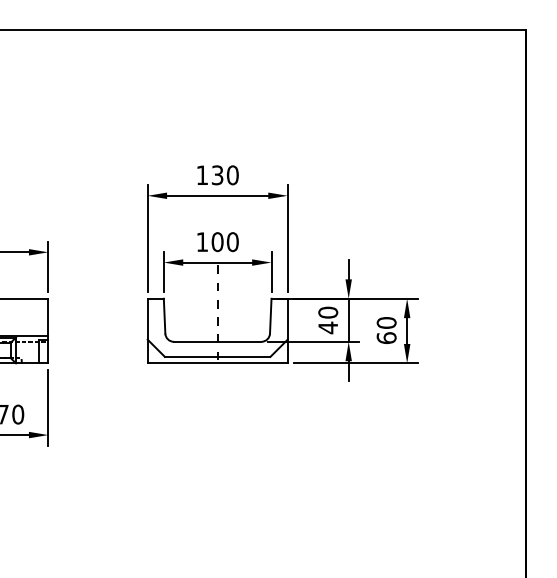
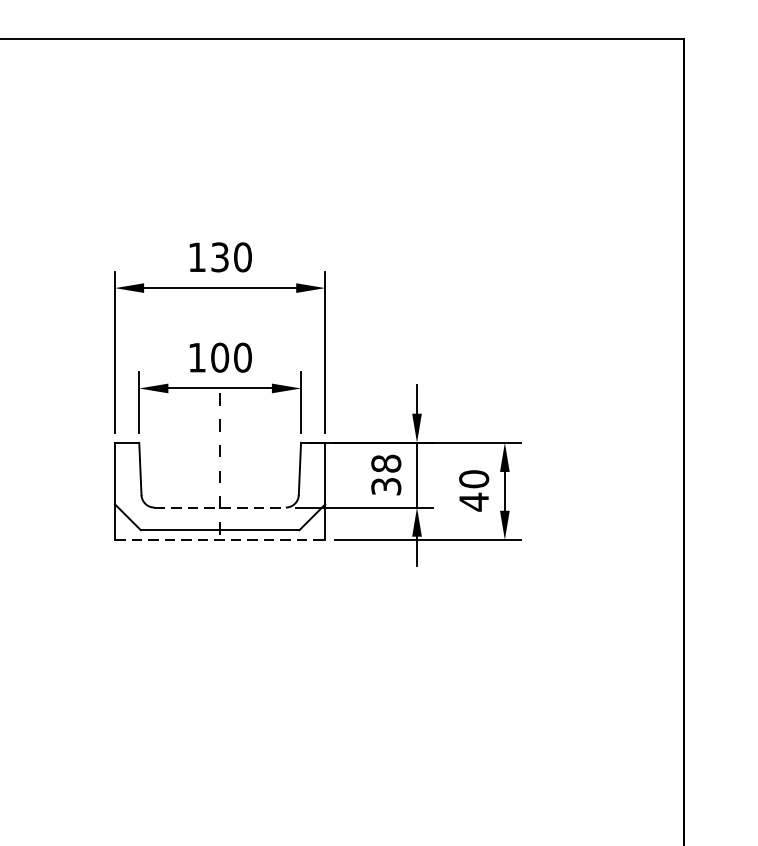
text: (328, 320) -> (386, 475), 40 -> 38
text: (386, 338) -> (473, 502), 60 -> 40
line: (217, 341) -> (219, 507), solid -> dashed
line: (217, 363) -> (219, 540), solid -> dashed

